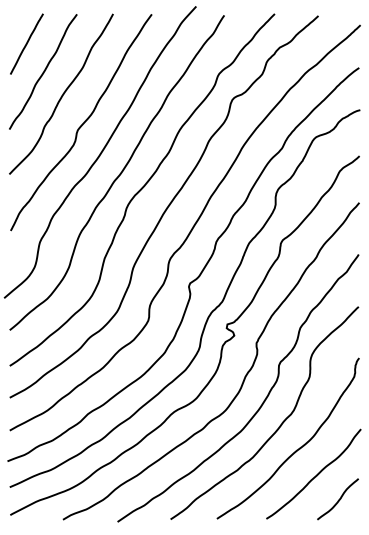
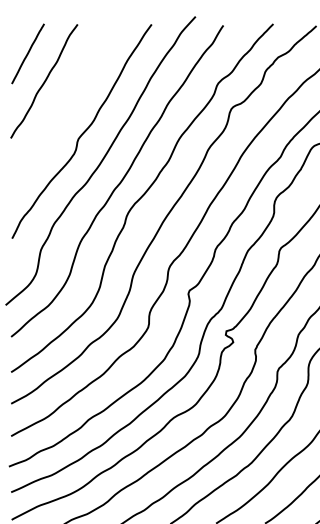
curve: (62, 93) -> (63, 102), removed

